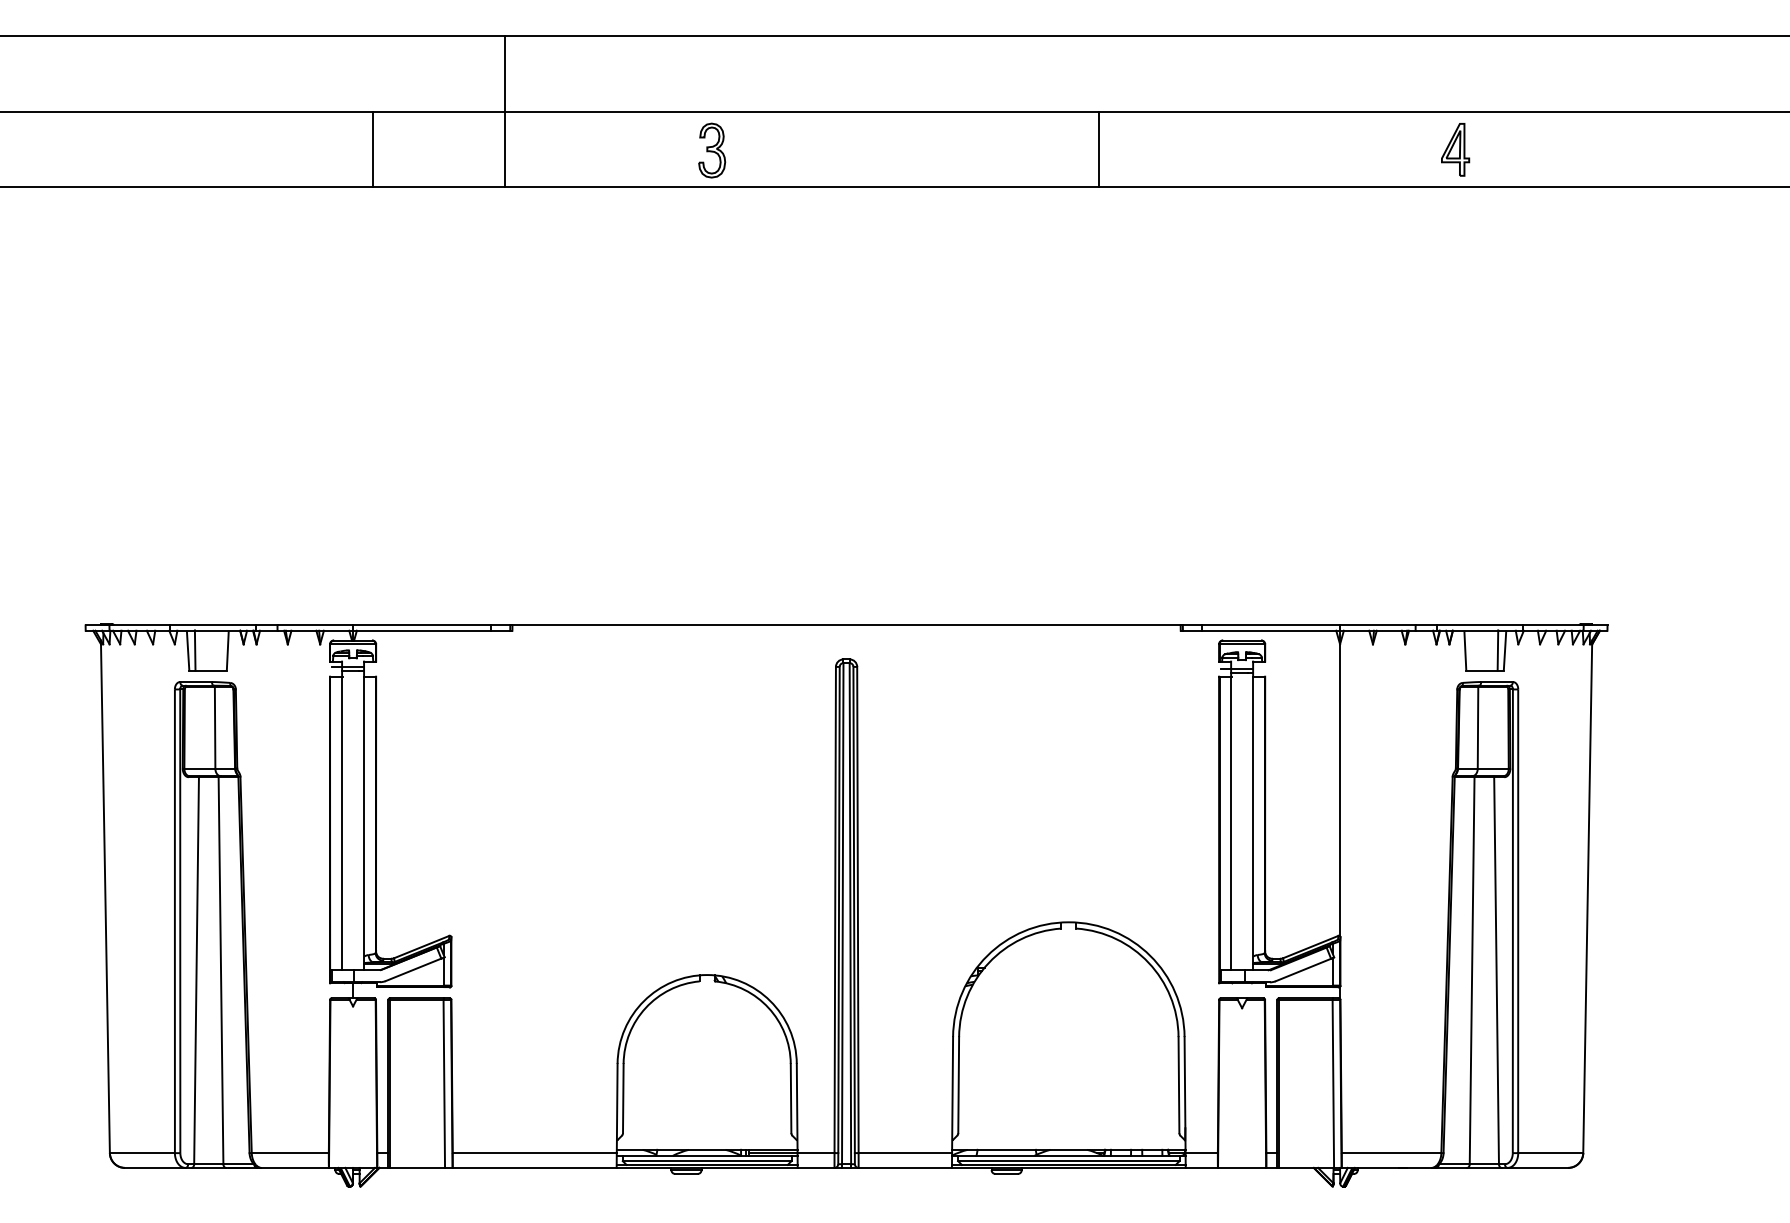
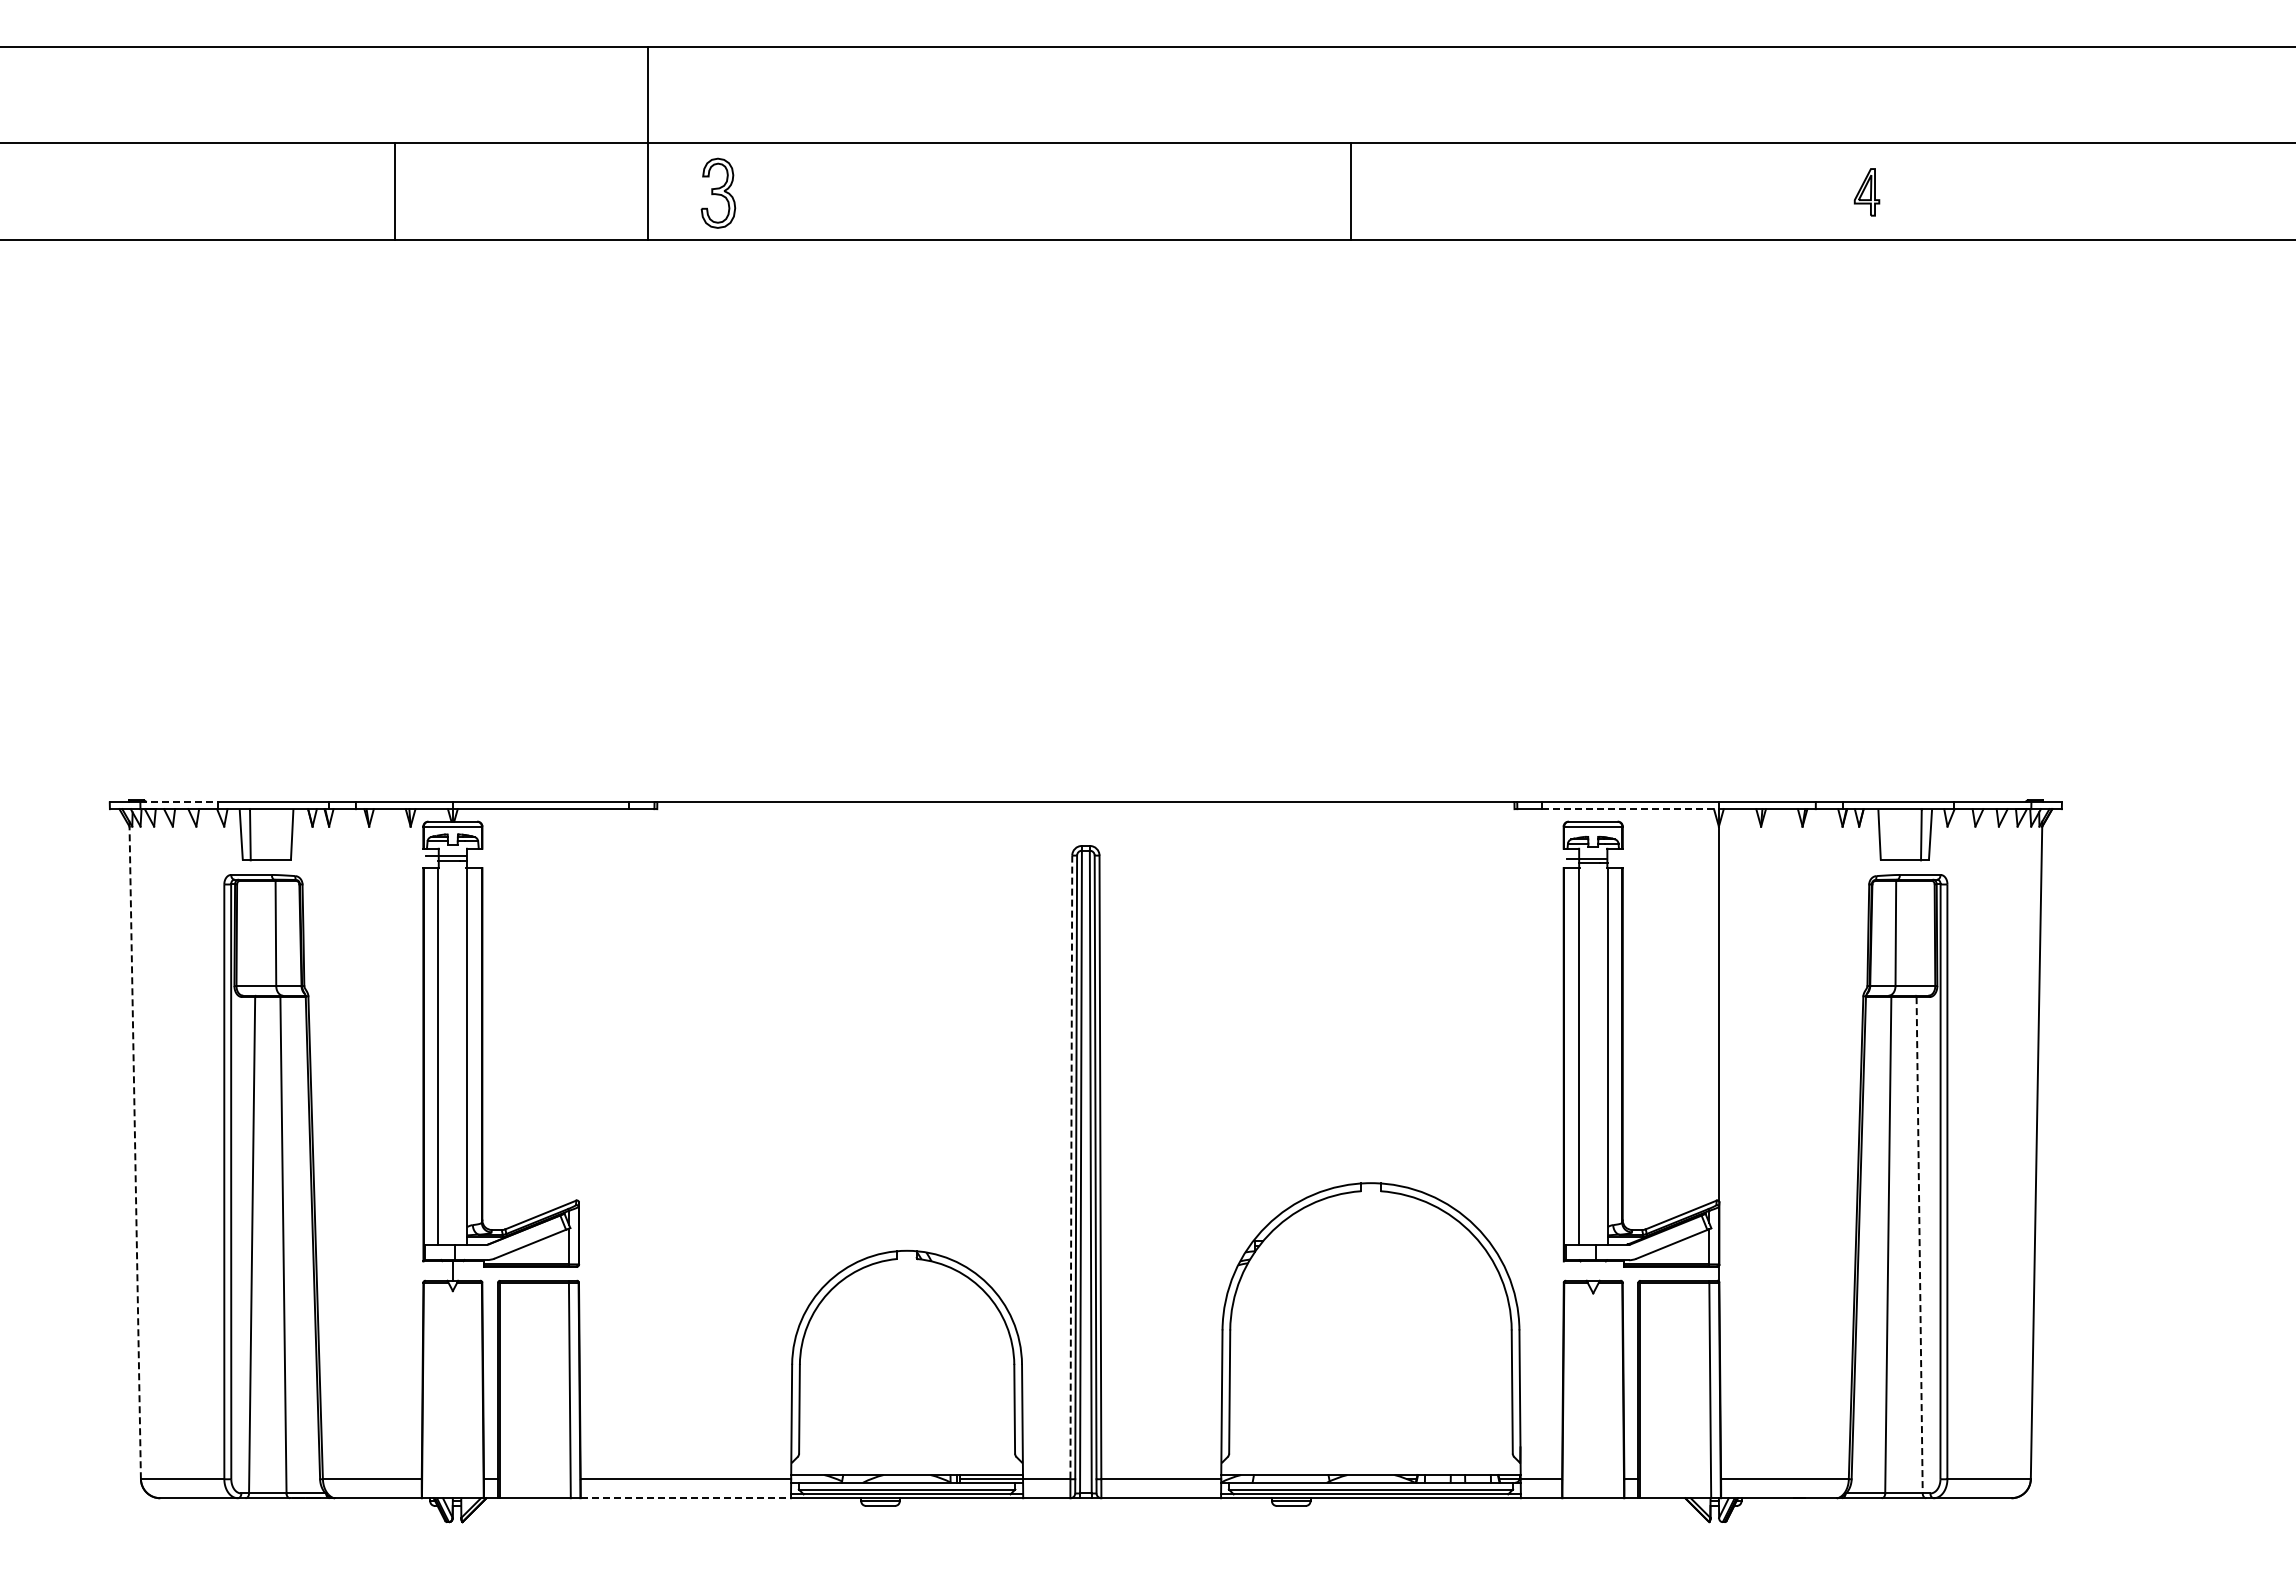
line: (373, 149) -> (394, 191), moved
part: (712, 149) -> (718, 192), moved
line: (1098, 149) -> (1351, 191), moved
part: (1455, 149) -> (1866, 192), size x0.7
line: (139, 625) -> (179, 802), solid -> dashed
line: (1271, 630) -> (1631, 809), solid -> dashed
line: (105, 898) -> (135, 1152), solid -> dashed
line: (835, 910) -> (1071, 1167), solid -> dashed
line: (1496, 970) -> (1919, 1245), solid -> dashed
line: (535, 1168) -> (686, 1498), solid -> dashed

